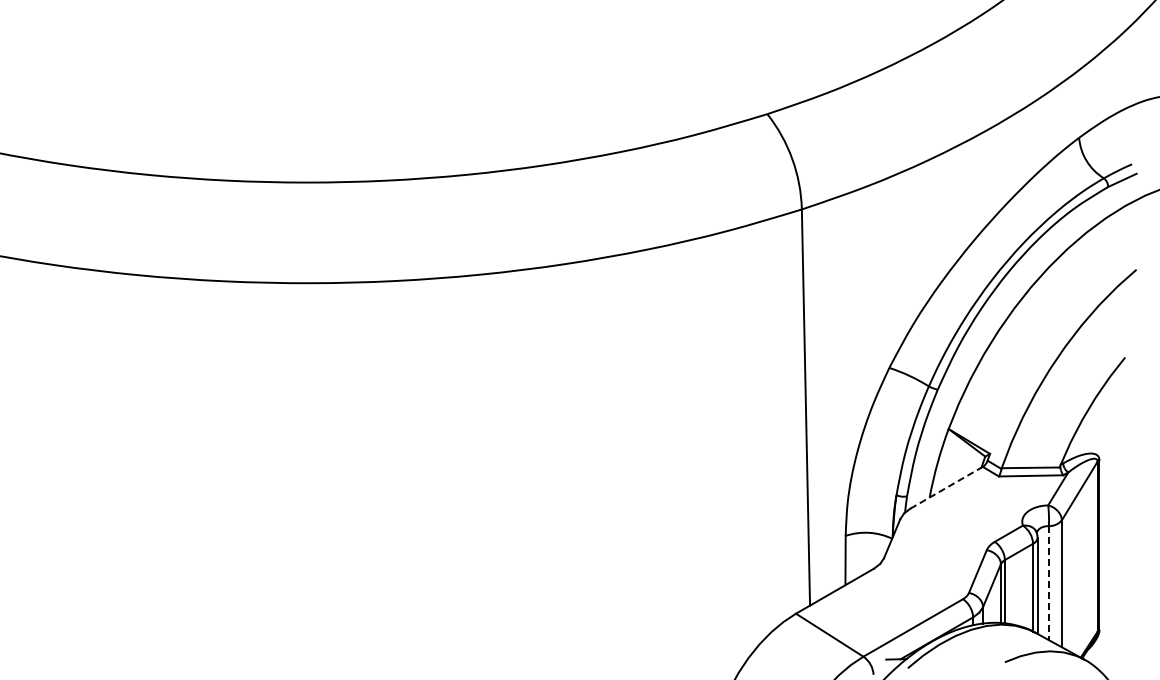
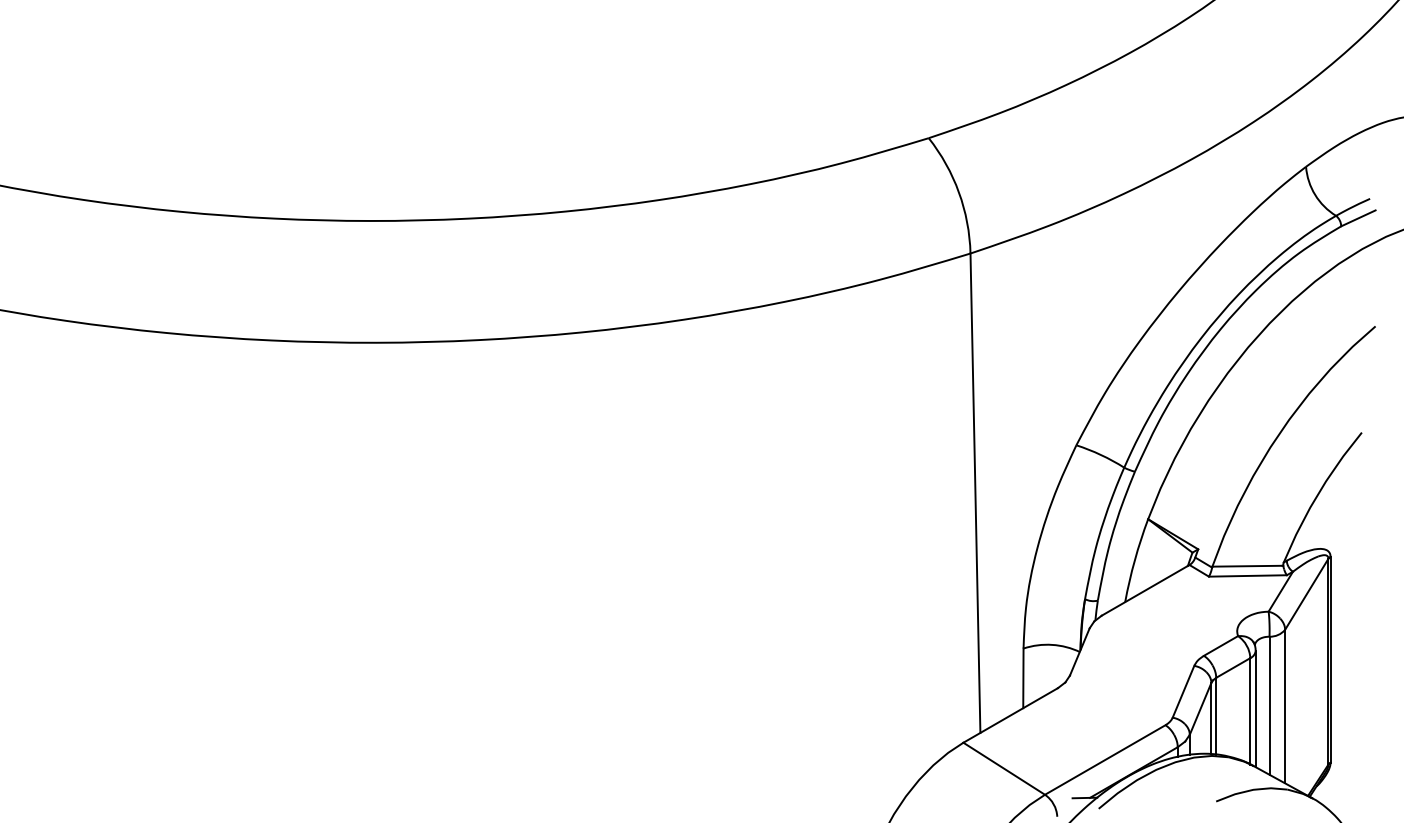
line: (946, 487) -> (1145, 590), dashed -> solid
line: (1048, 583) -> (1268, 706), dashed -> solid

